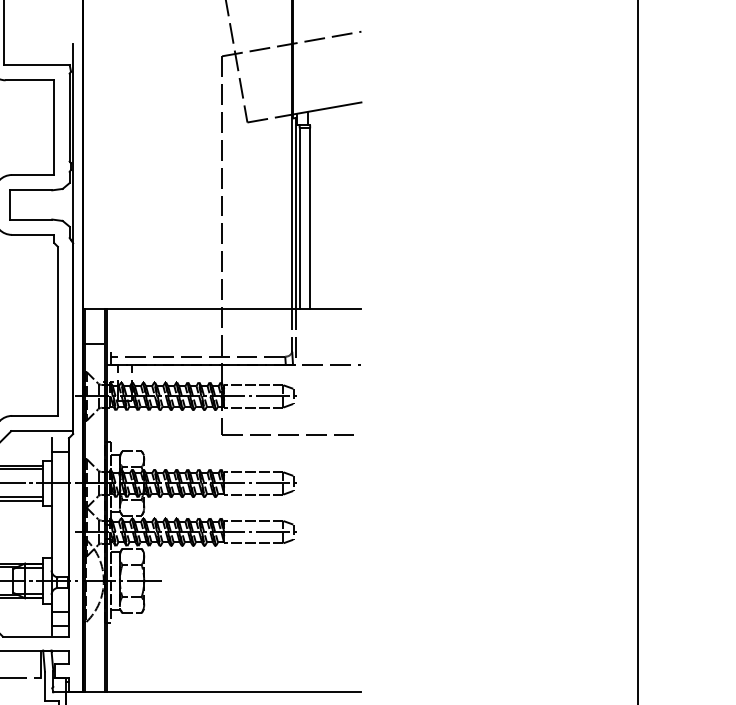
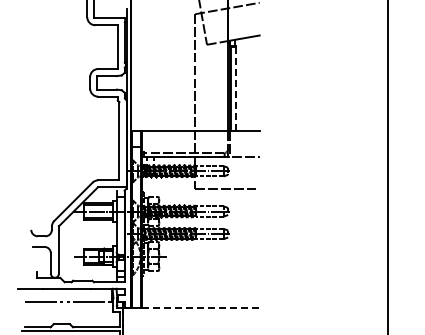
line: (311, 219) -> (236, 89), solid -> dashed
line: (233, 693) -> (200, 308), solid -> dashed

